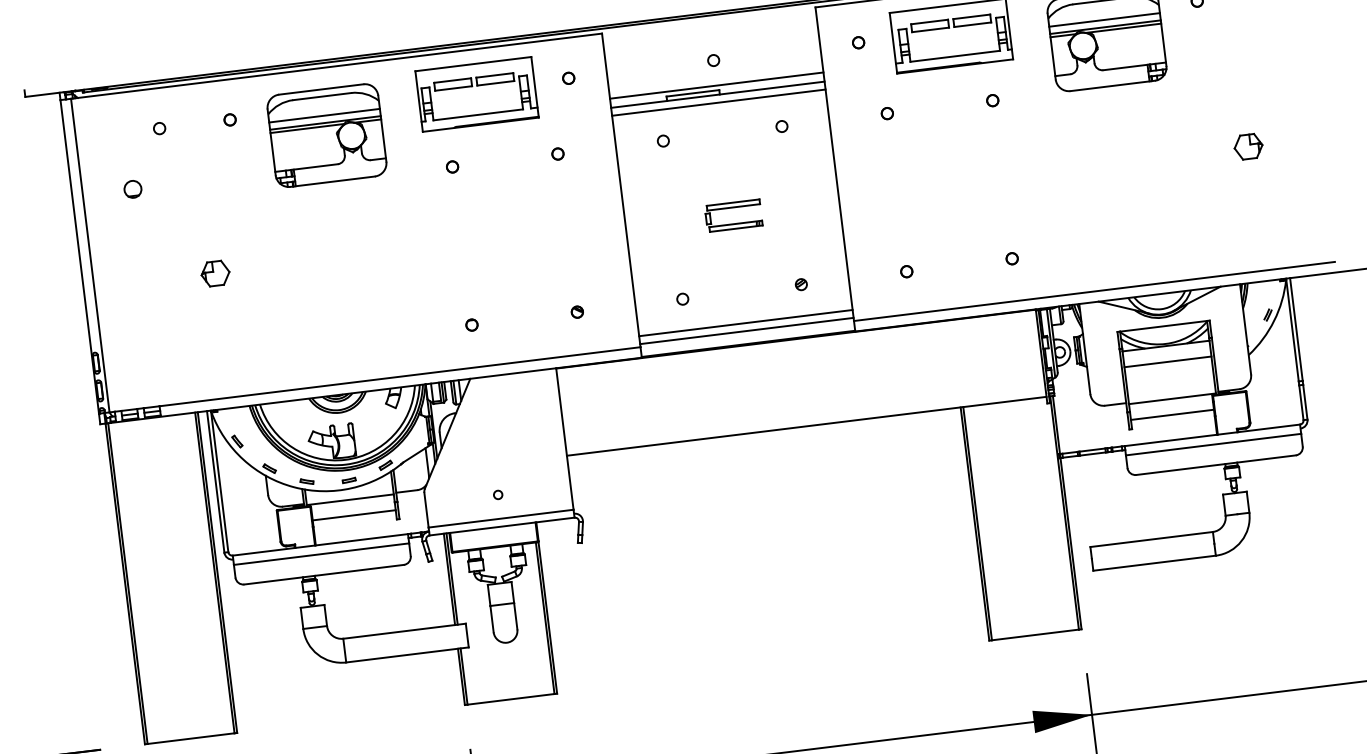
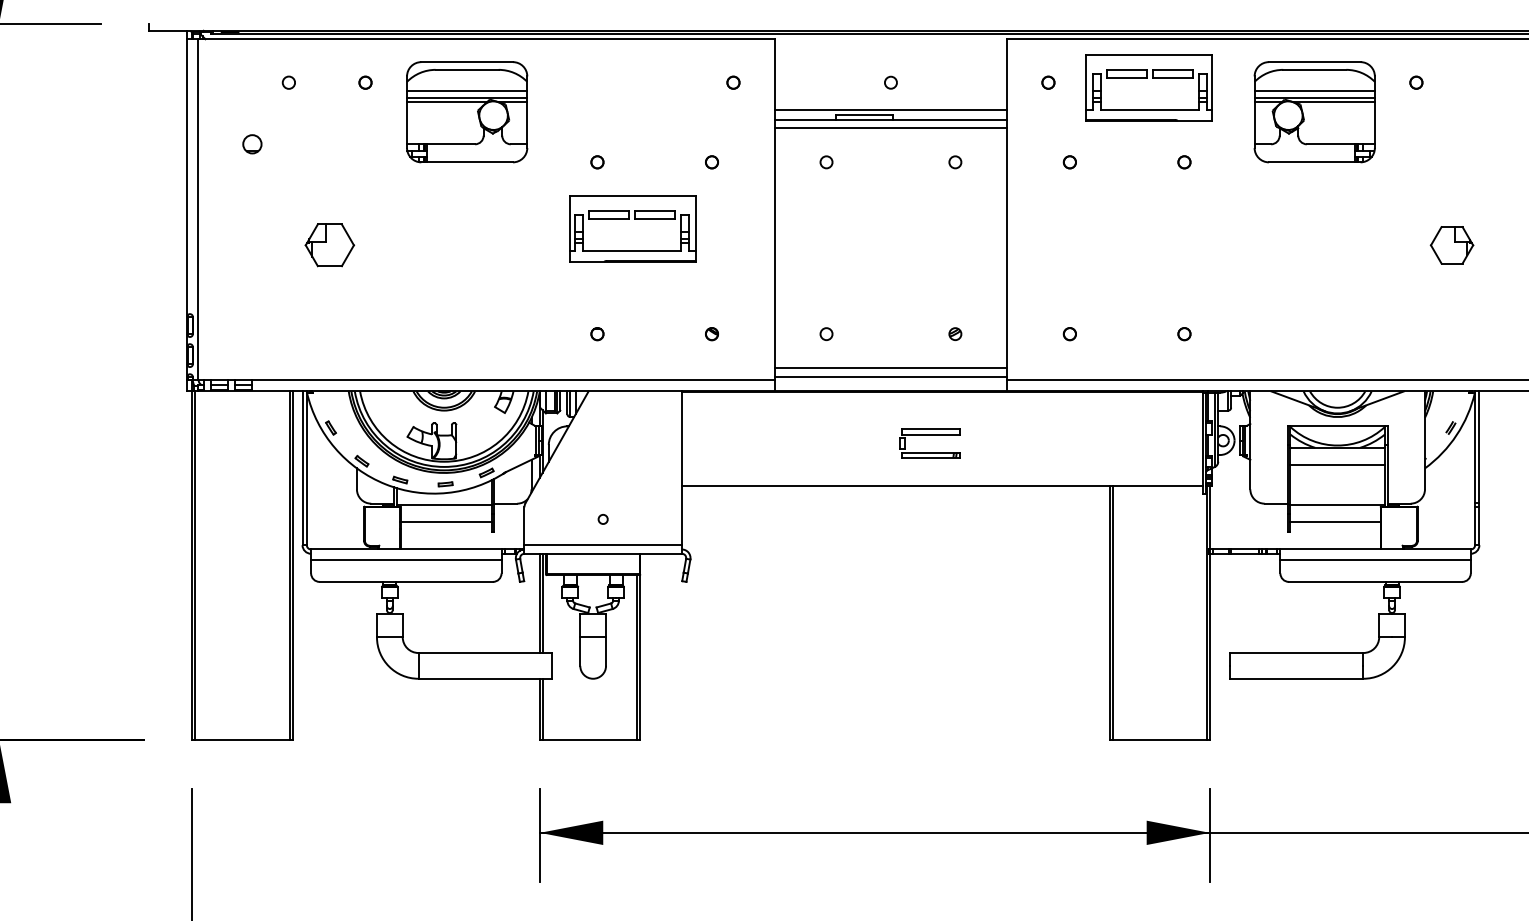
part: (476, 94) -> (632, 228), moved
part: (1248, 146) -> (1452, 245), size x1.4
part: (732, 208) -> (929, 435), moved
part: (215, 273) -> (329, 245), size x1.6

